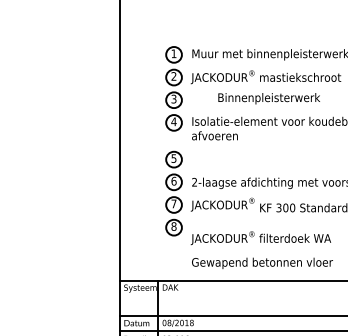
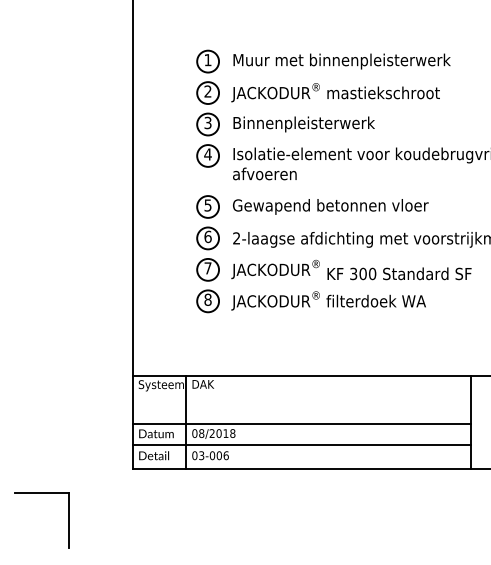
text: (268, 98) -> (303, 124), moved
text: (260, 237) -> (328, 300), moved
text: (262, 263) -> (330, 206), moved

